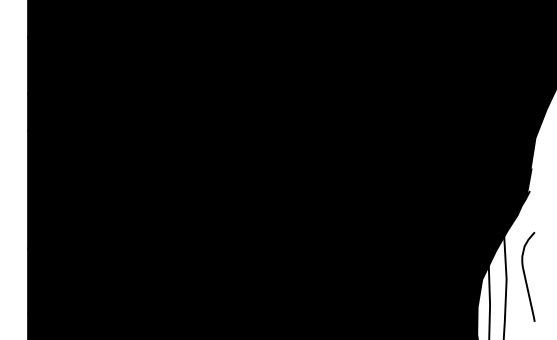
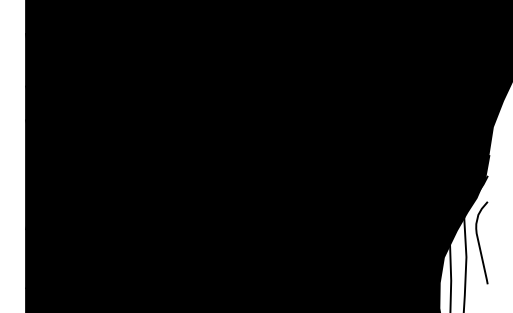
curve: (526, 278) -> (480, 244), moved

